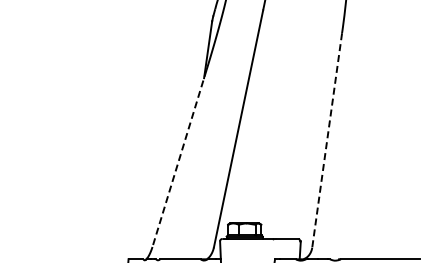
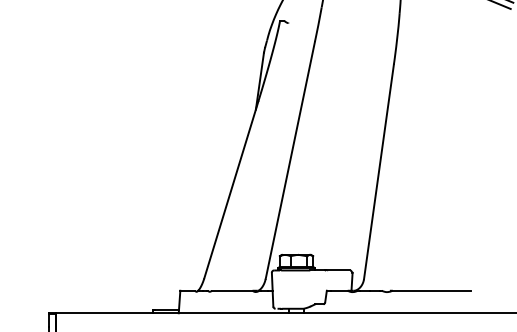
line: (326, 141) -> (378, 172), dashed -> solid
line: (179, 158) -> (231, 189), dashed -> solid

